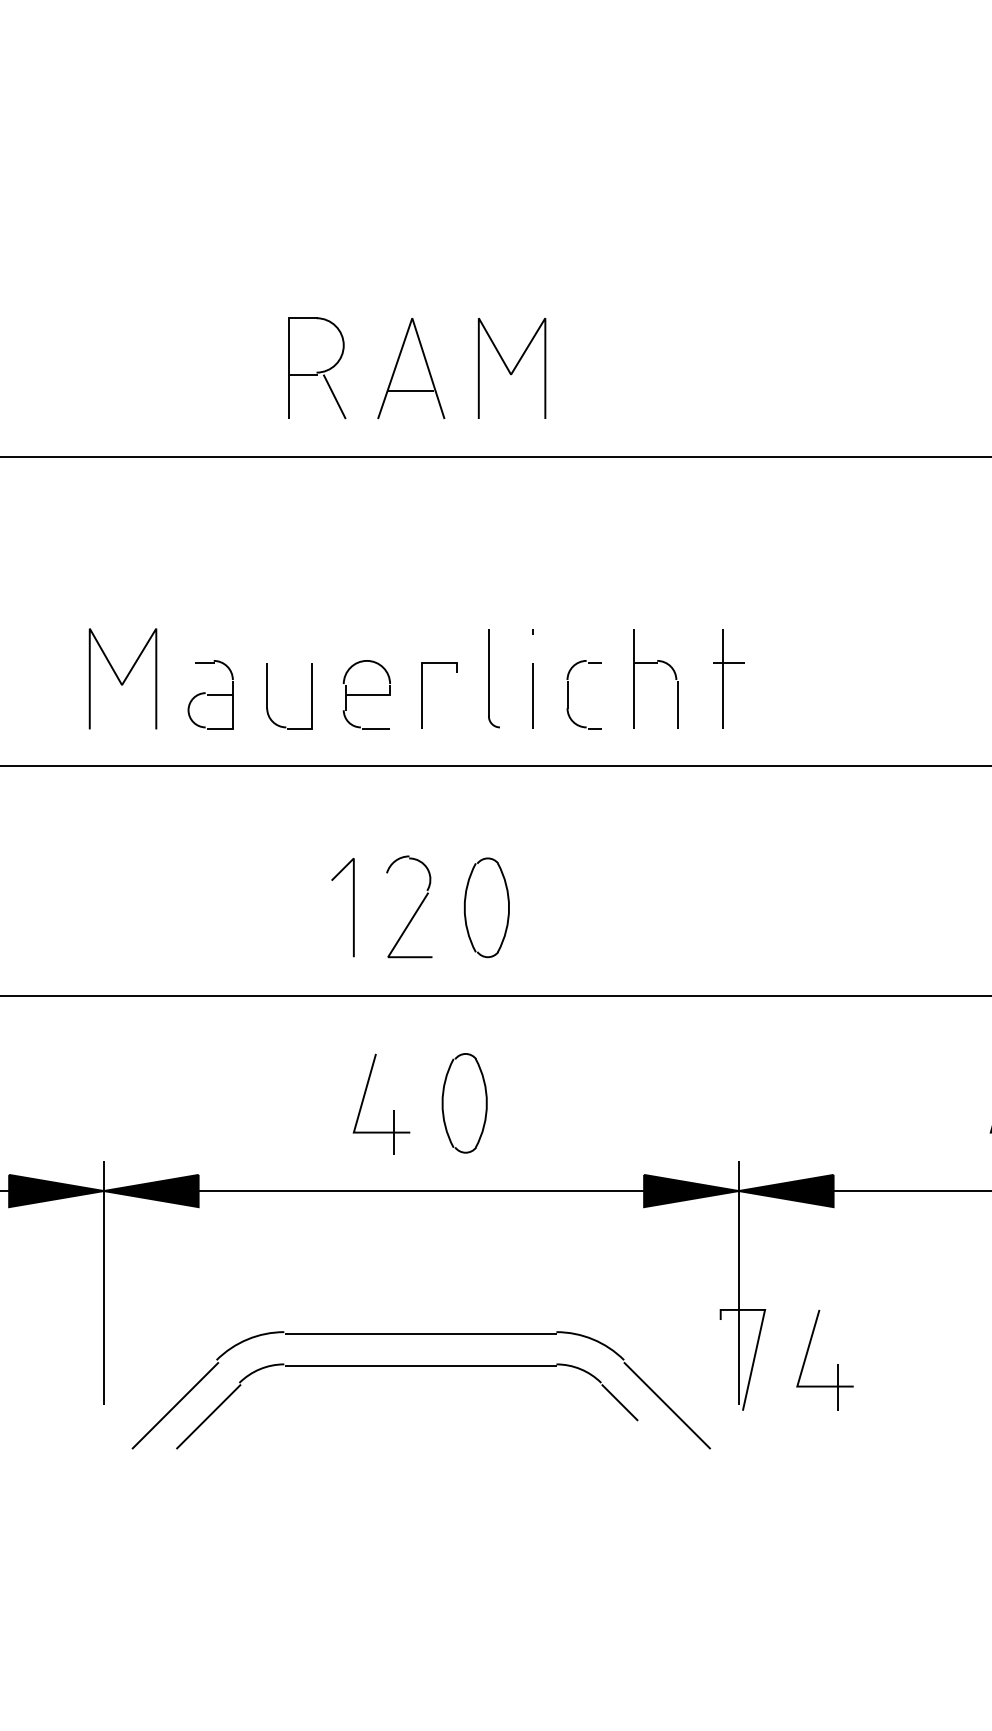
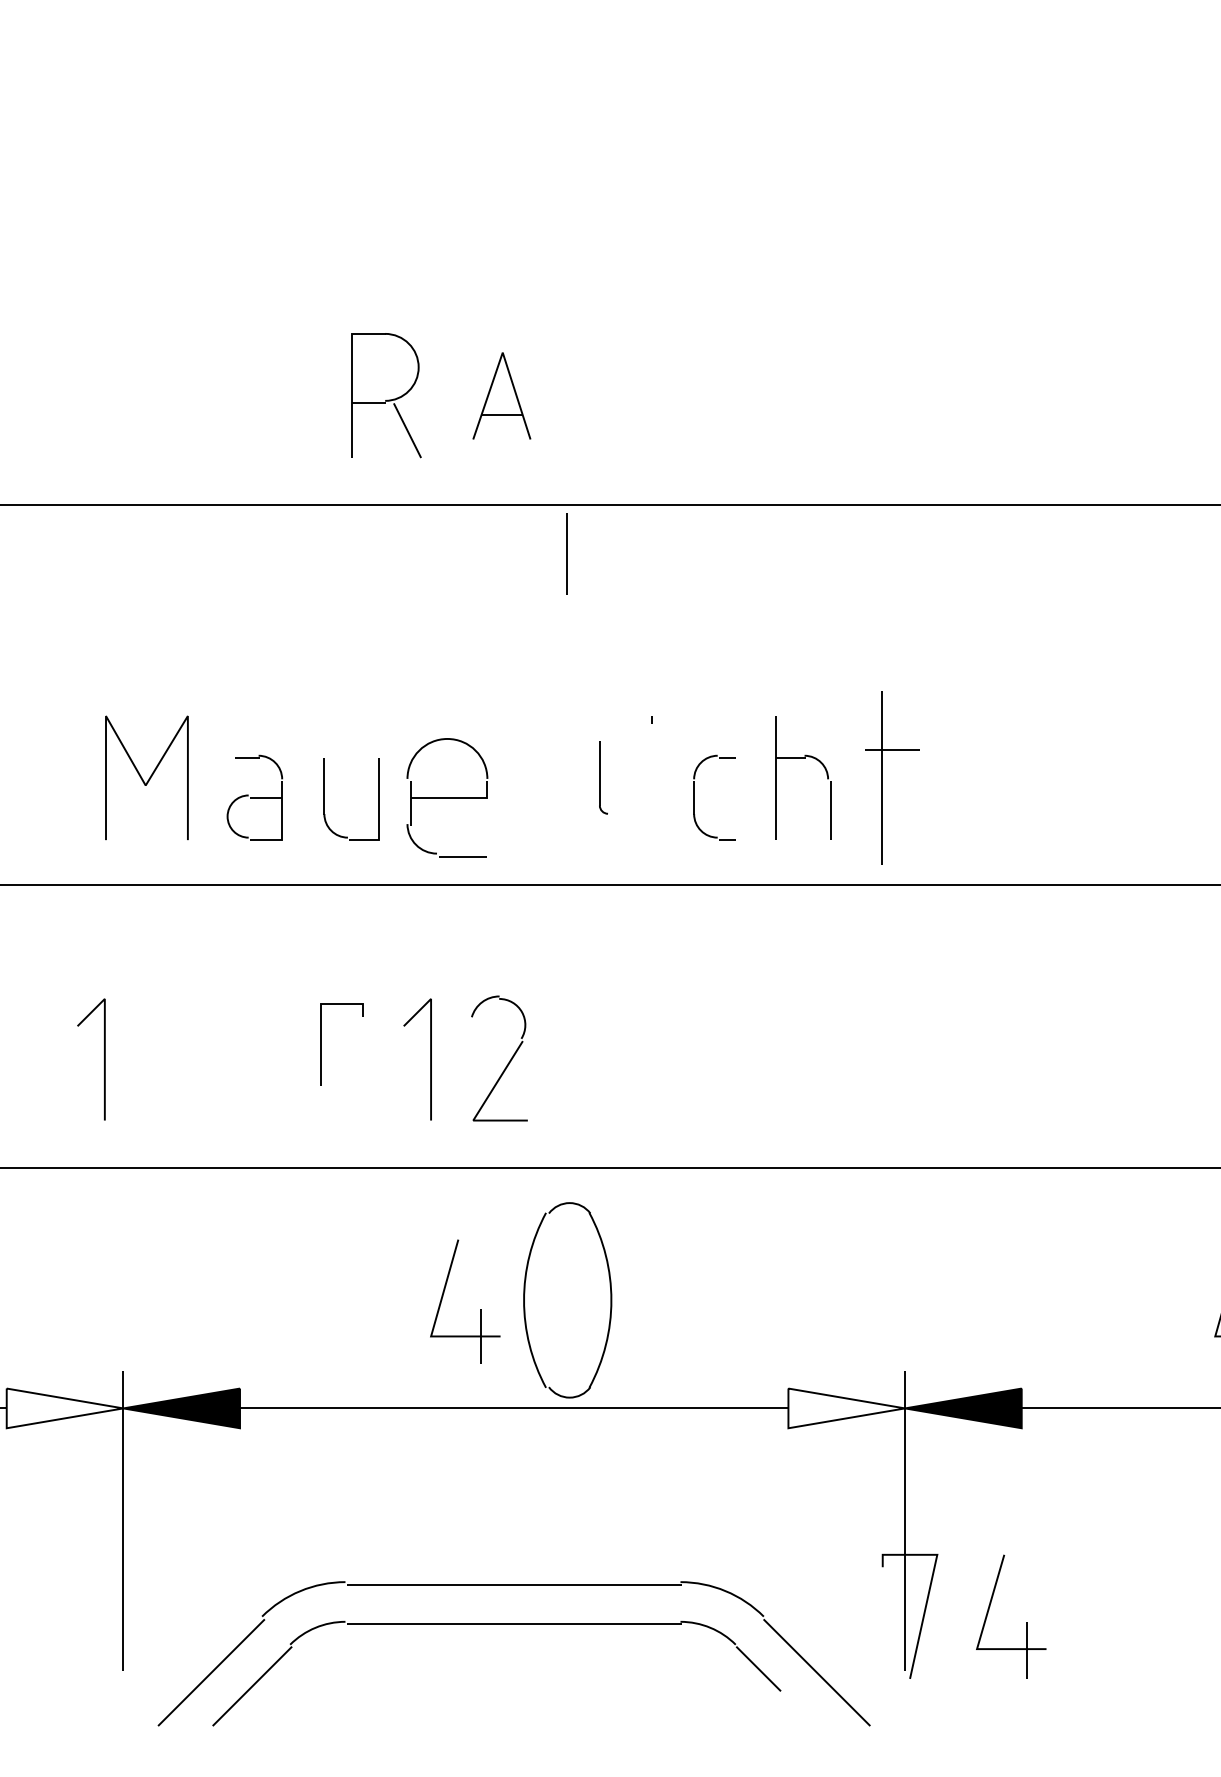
part: (411, 368) -> (502, 395), size x0.7
curve: (513, 368) -> (627, 395), removed
part: (493, 678) -> (603, 777), size x0.6
part: (728, 678) -> (892, 777), size x1.4
part: (366, 694) -> (446, 797), size x1.4
curve: (422, 695) -> (321, 1044), moved
line: (532, 695) -> (566, 553), moved
curve: (88, 907) -> (104, 1059), added
part: (486, 907) -> (594, 1059), removed
part: (464, 1103) -> (567, 1300), size x1.6
fill: (56, 1190) -> (65, 1407), removed
fill: (691, 1190) -> (846, 1407), removed

